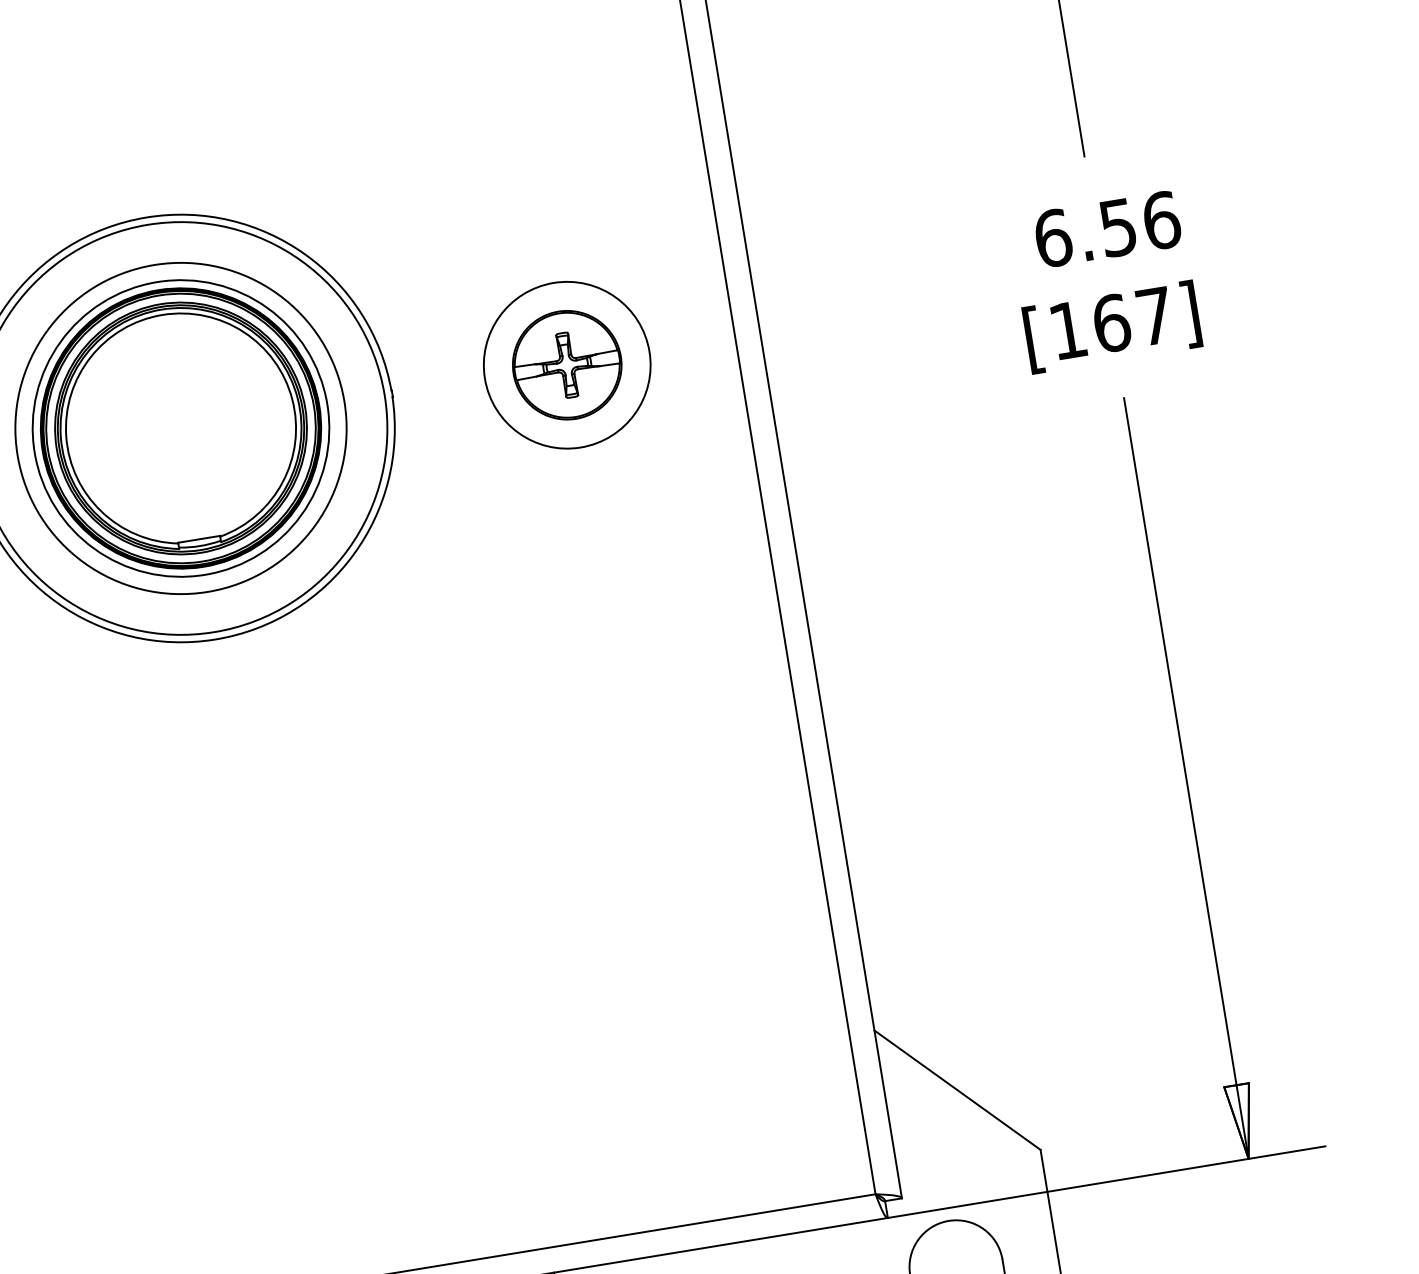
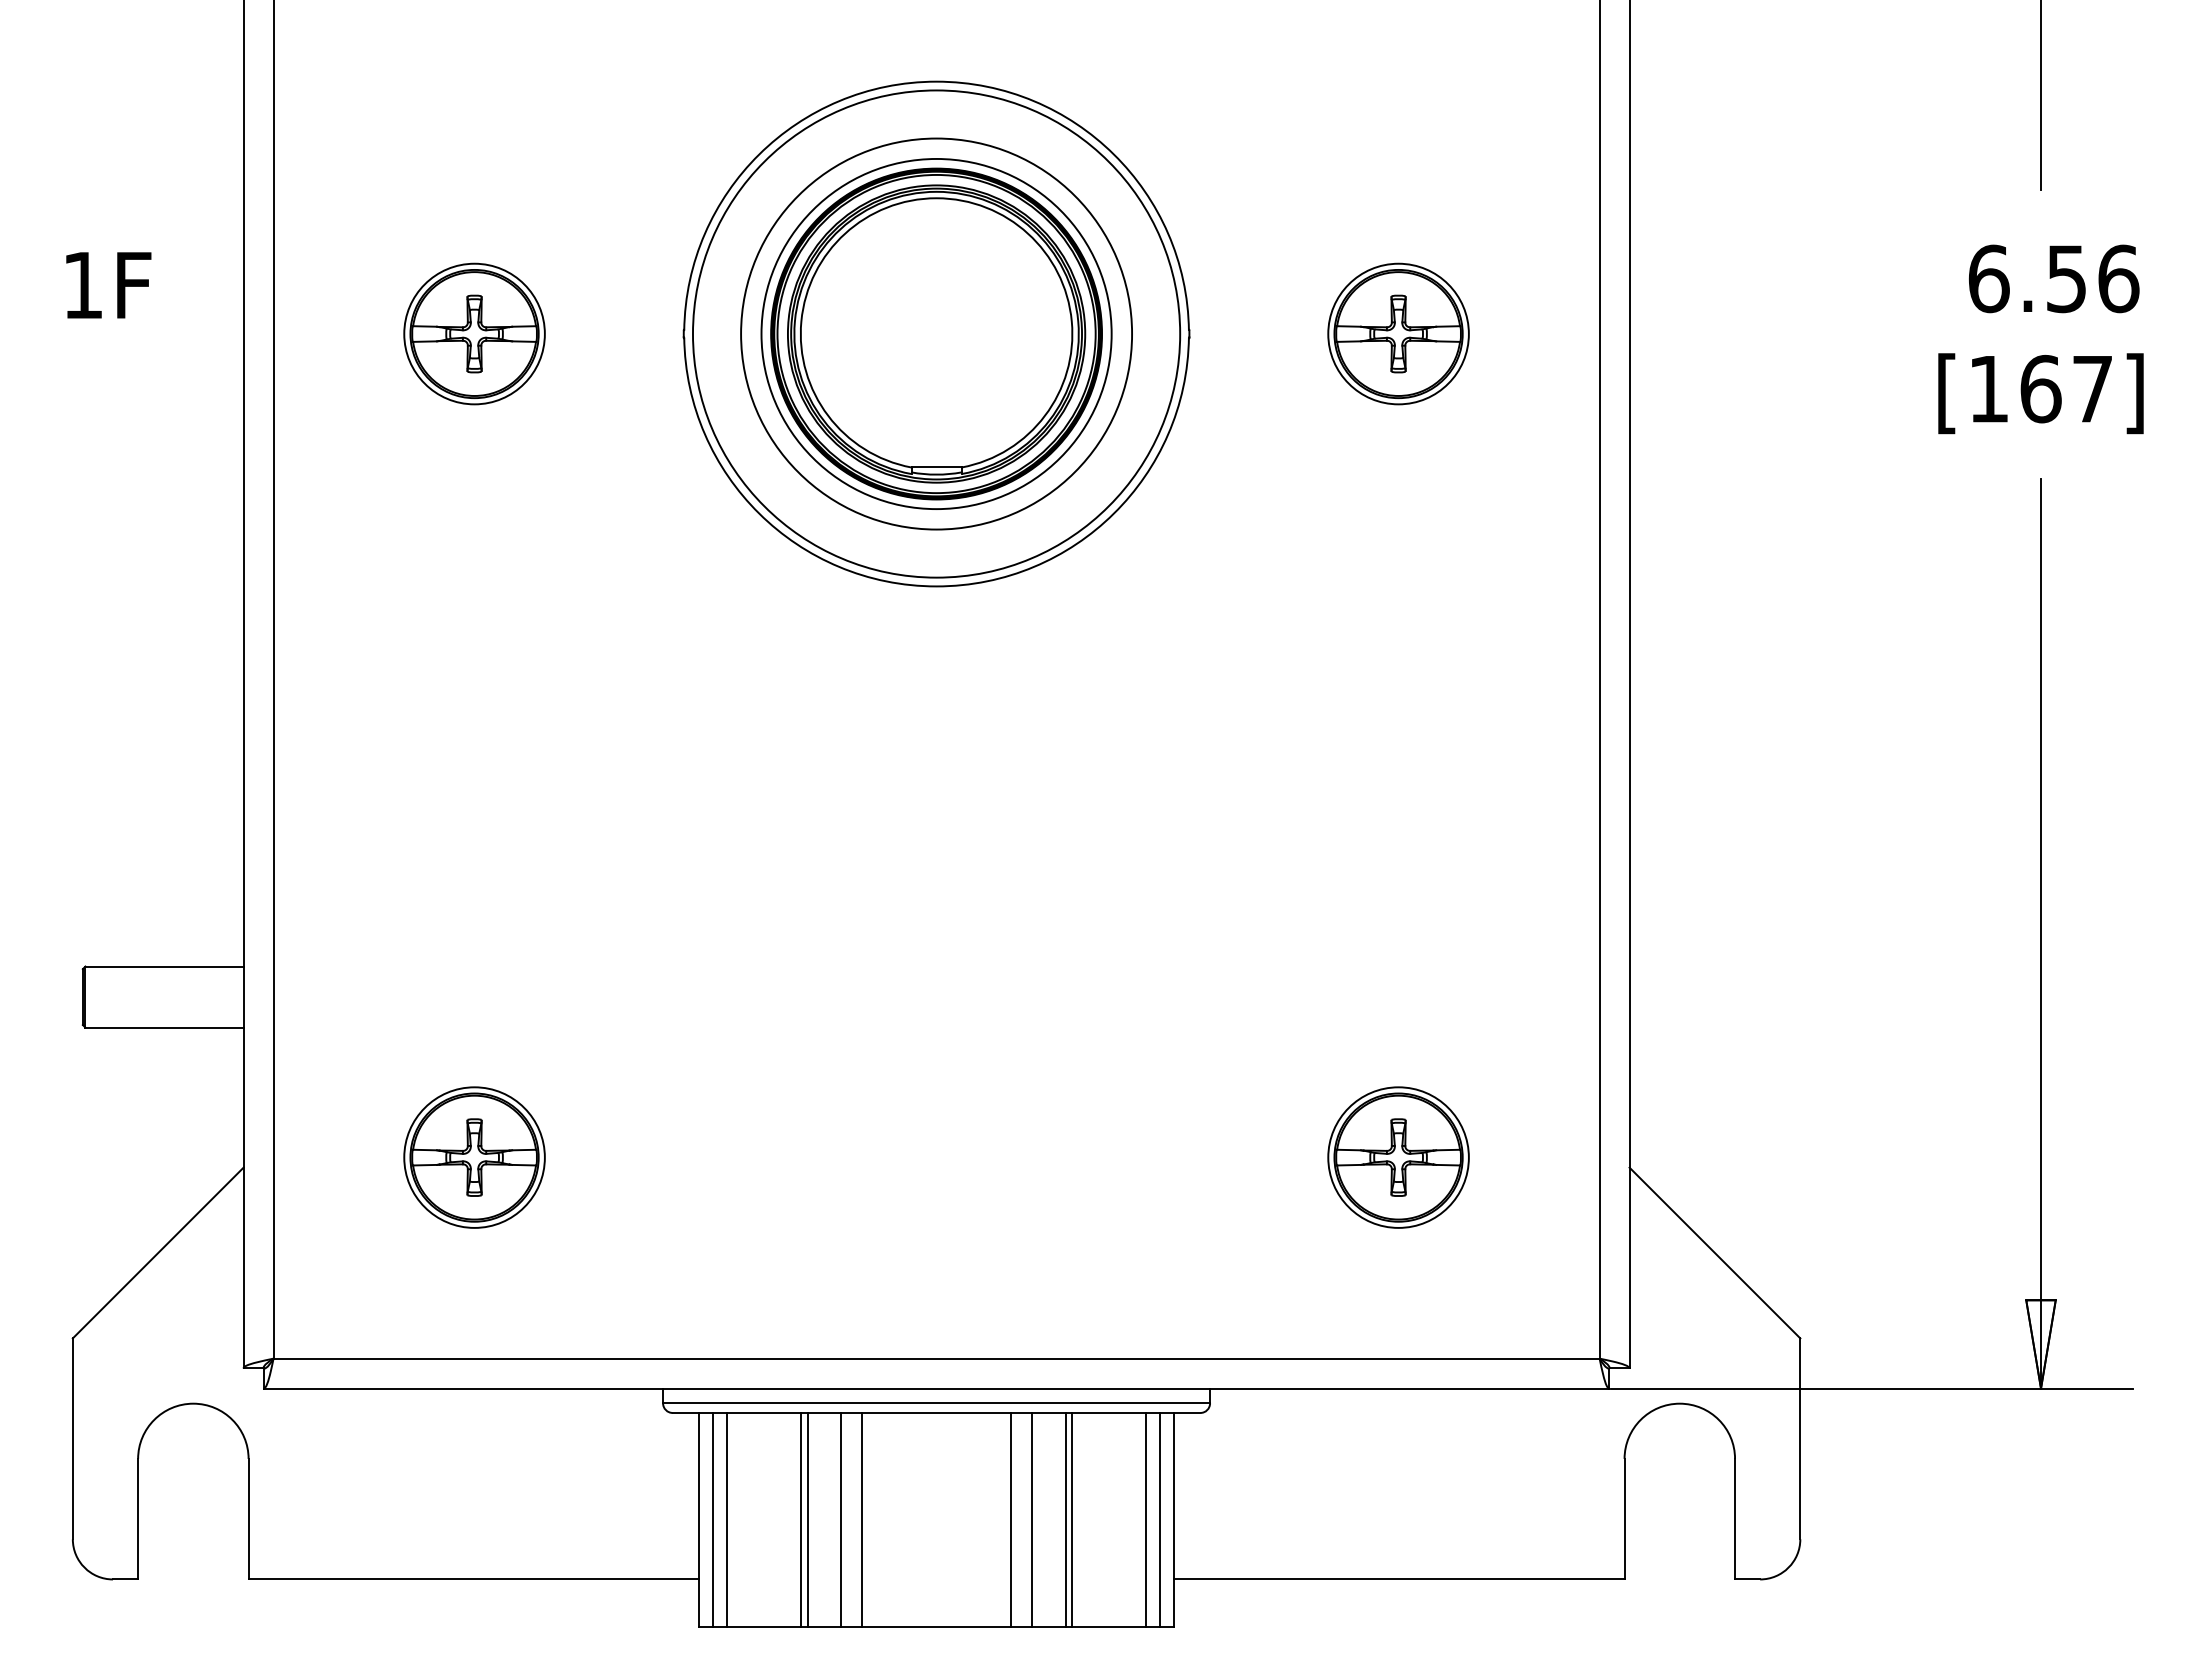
circle: (567, 364) -> (1398, 333), size x0.71
part: (679, 1053) -> (1398, 1157), added

